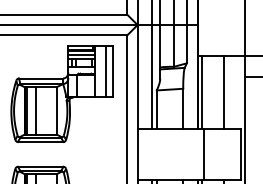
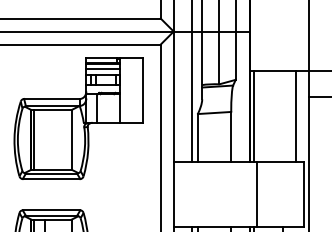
line: (106, 70) -> (134, 89), removed
line: (224, 92) -> (296, 116), moved
line: (35, 110) -> (45, 139), removed

